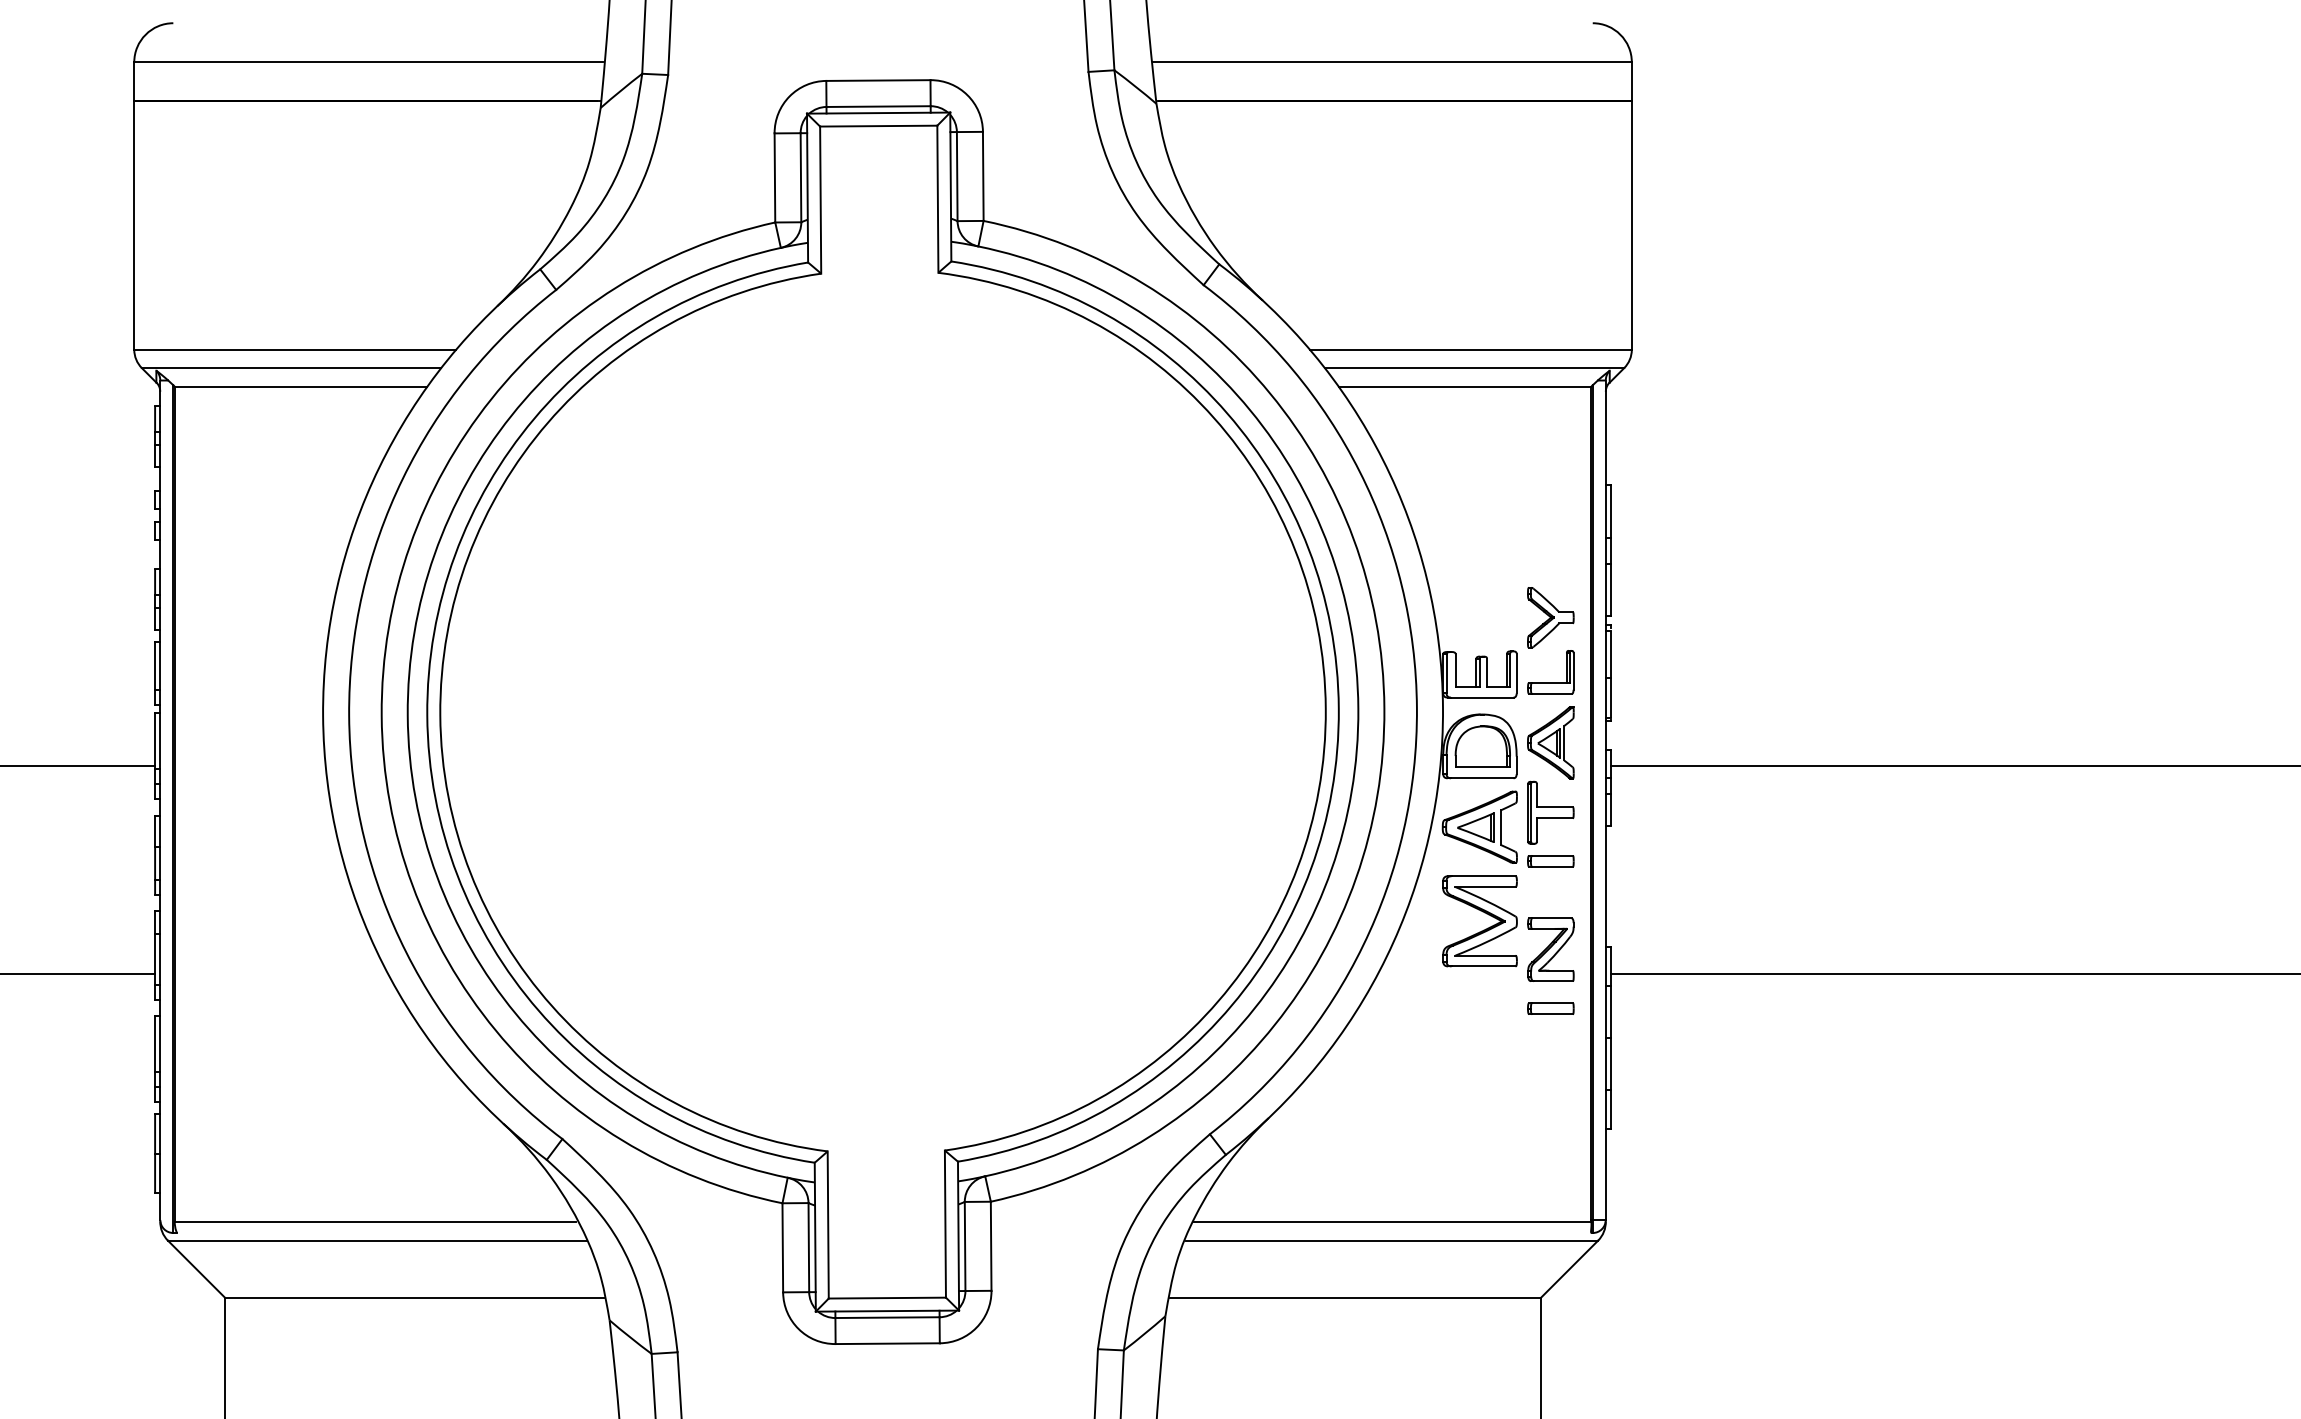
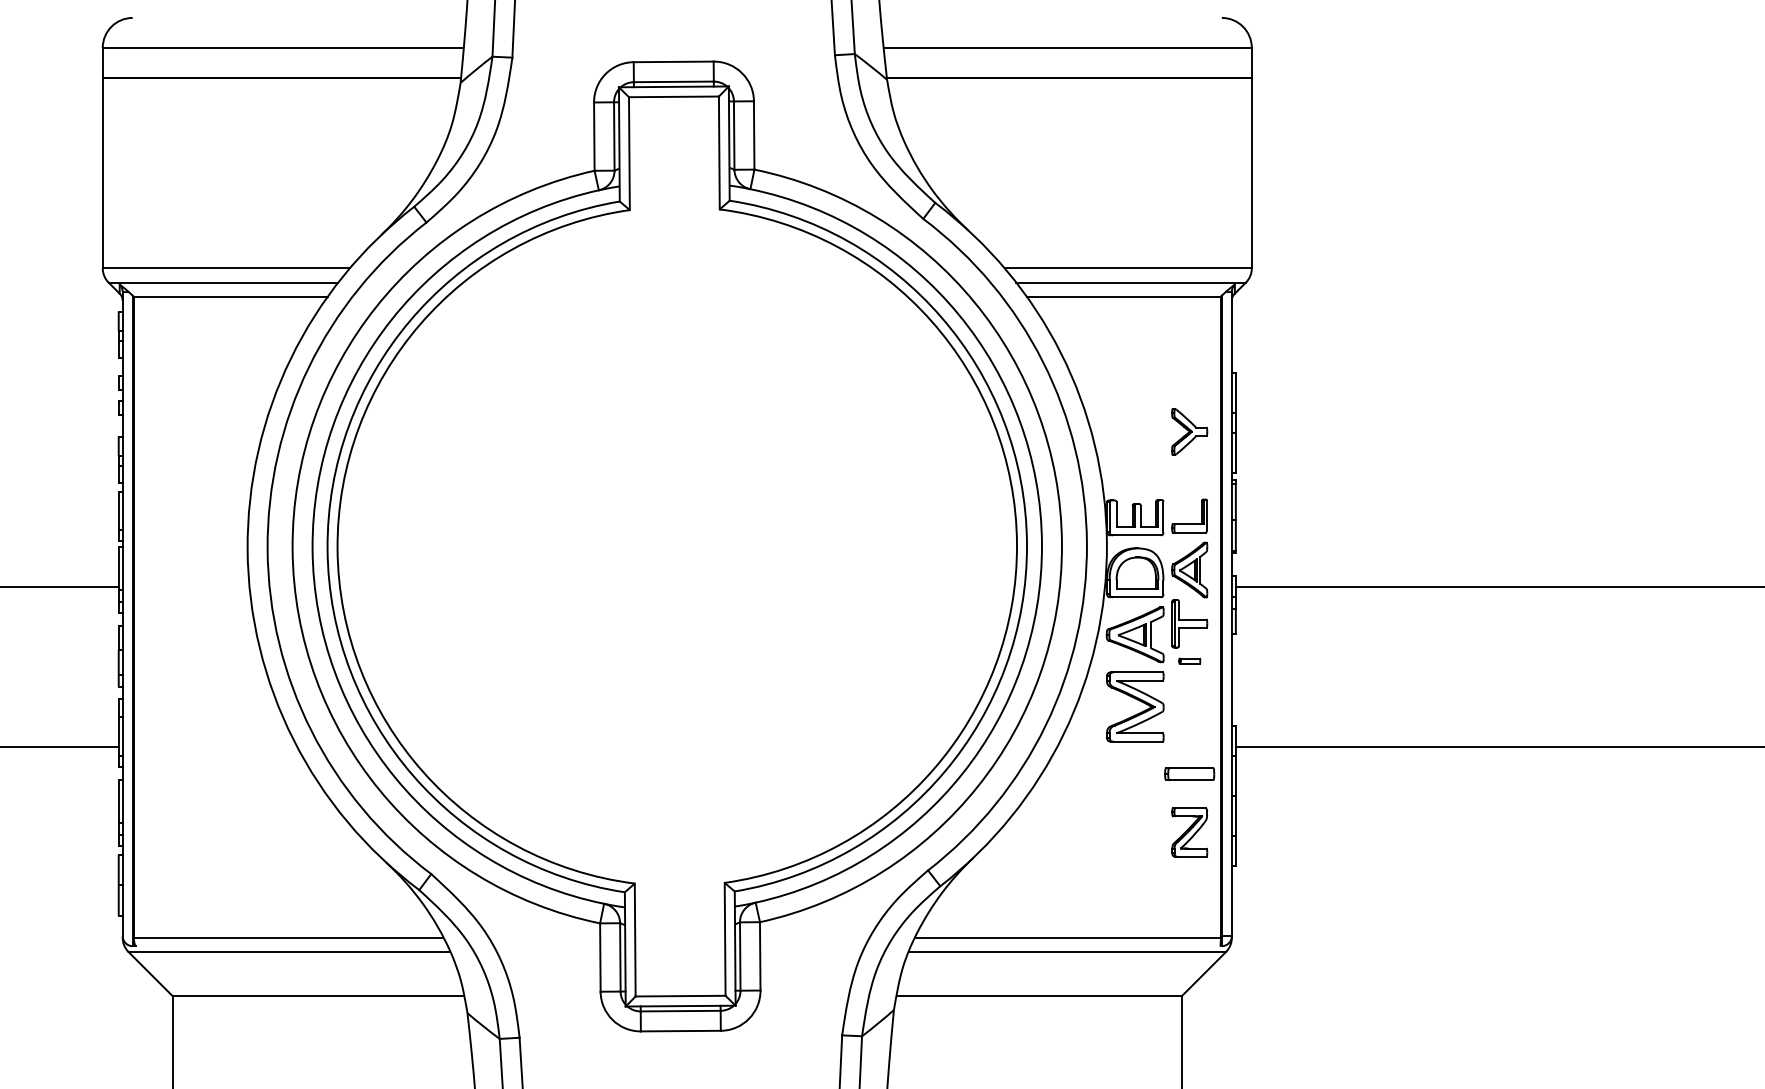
part: (1550, 617) -> (1189, 431), moved
part: (1550, 861) -> (1189, 661), size x0.6
part: (1550, 949) -> (1189, 832), moved
part: (1550, 1008) -> (1189, 773), size x1.4

